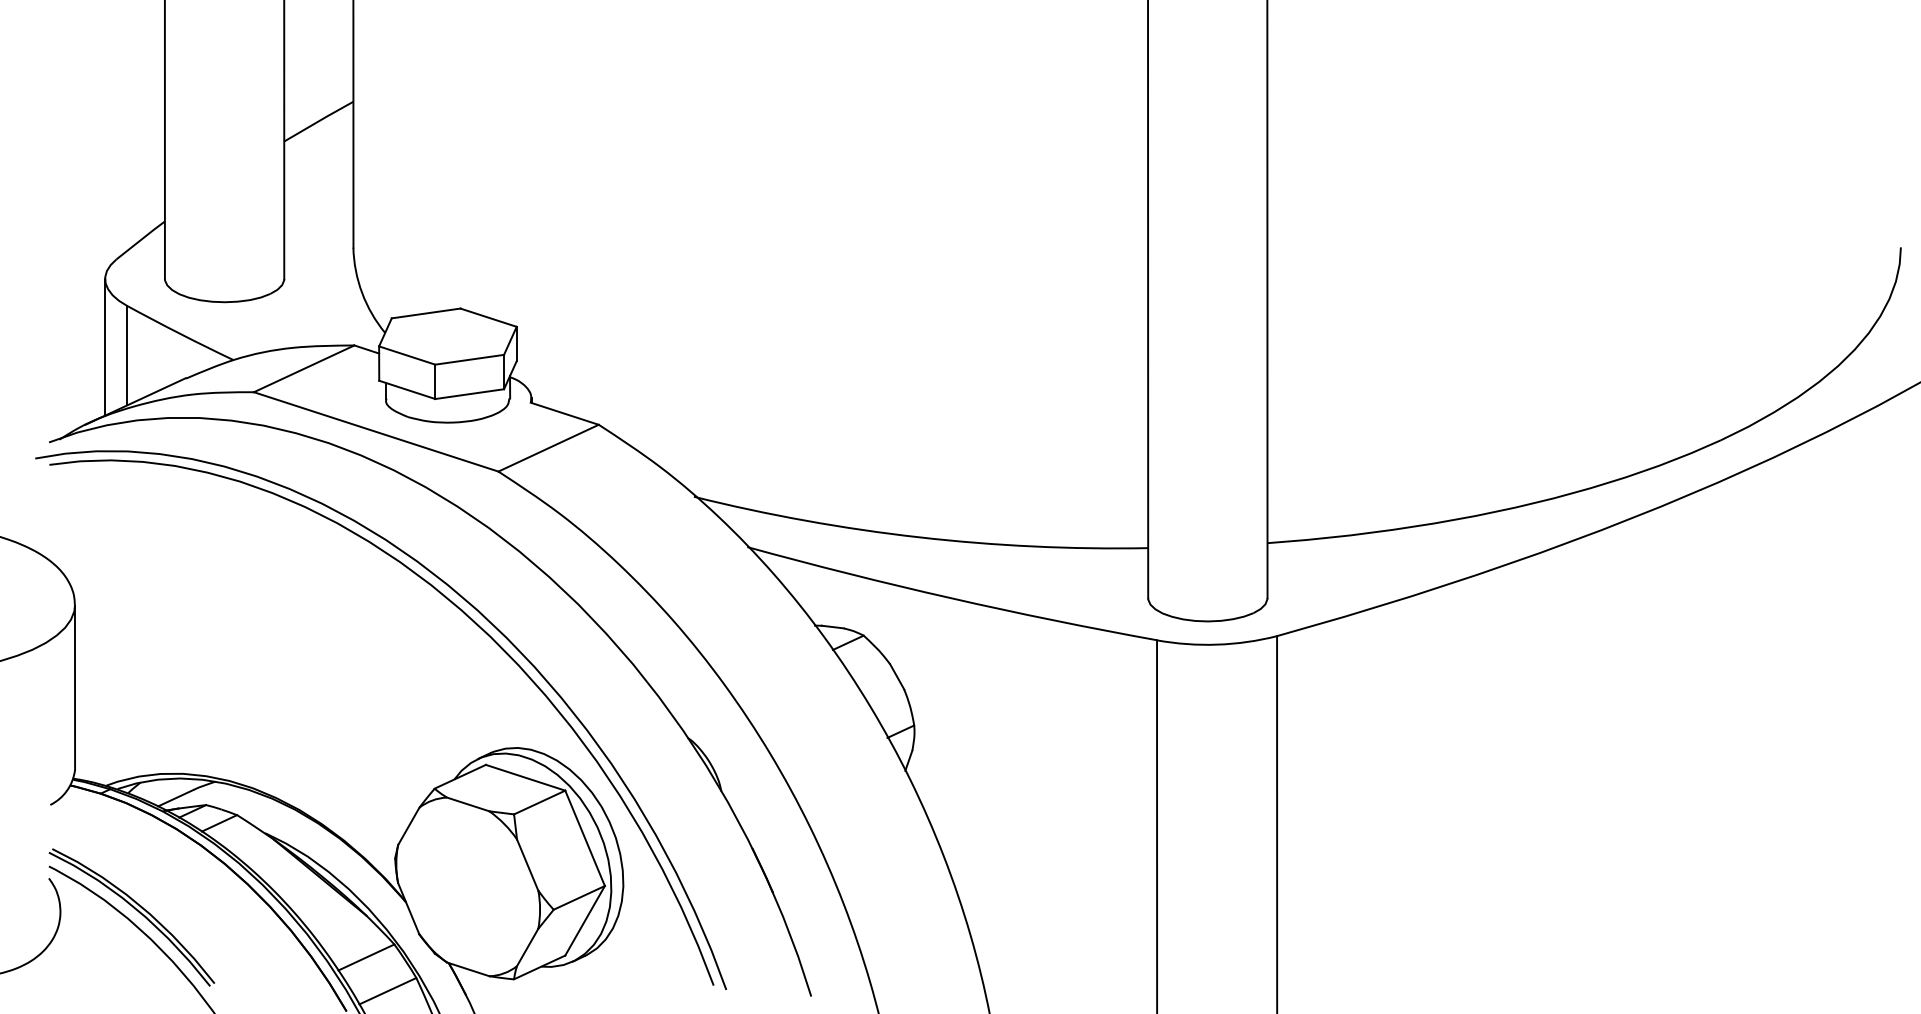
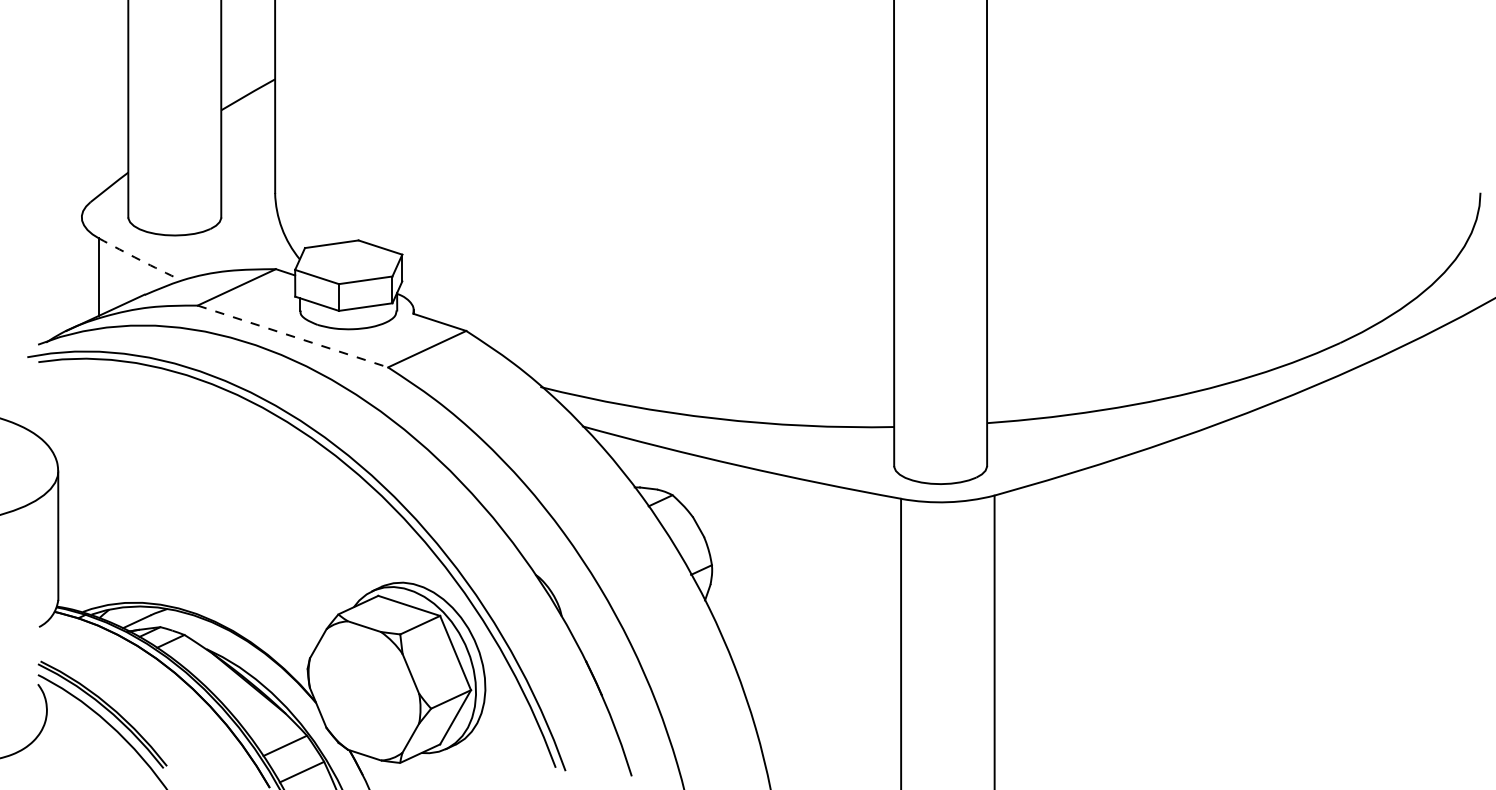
arc: (180, 333) -> (140, 259), solid -> dashed
line: (105, 347) -> (82, 270), removed
line: (376, 431) -> (293, 336), solid -> dashed

